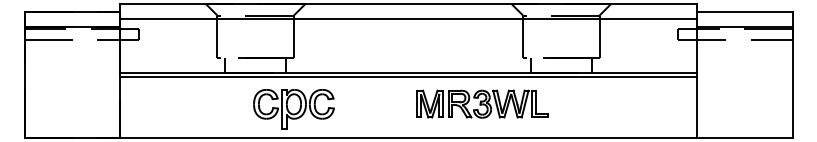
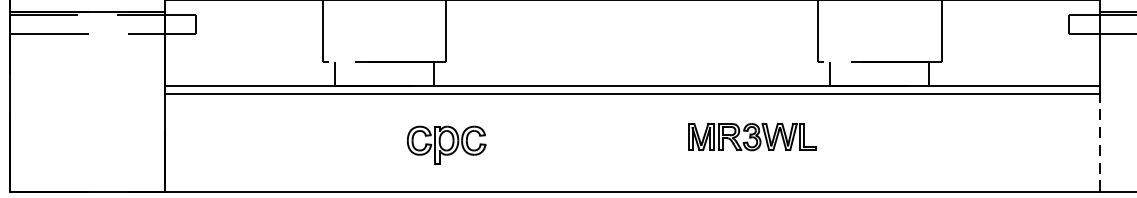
part: (482, 103) -> (752, 136), size x0.6
line: (696, 107) -> (1098, 142), solid -> dashed
part: (293, 109) -> (445, 145), size x0.6

